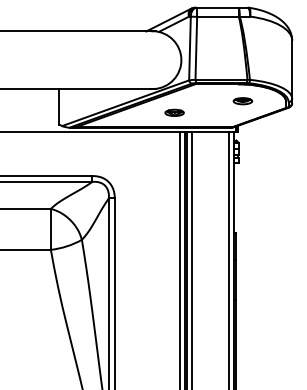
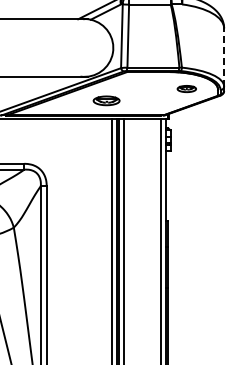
line: (292, 69) -> (224, 57), solid -> dashed
part: (242, 101) -> (186, 89), moved
part: (174, 112) -> (106, 100), size x1.4

